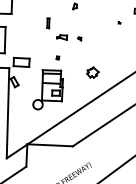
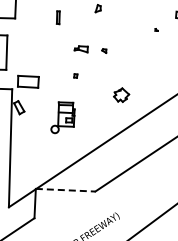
part: (47, 23) -> (57, 17), moved
part: (47, 89) -> (62, 117), size x0.6
line: (50, 145) -> (65, 190), solid -> dashed

